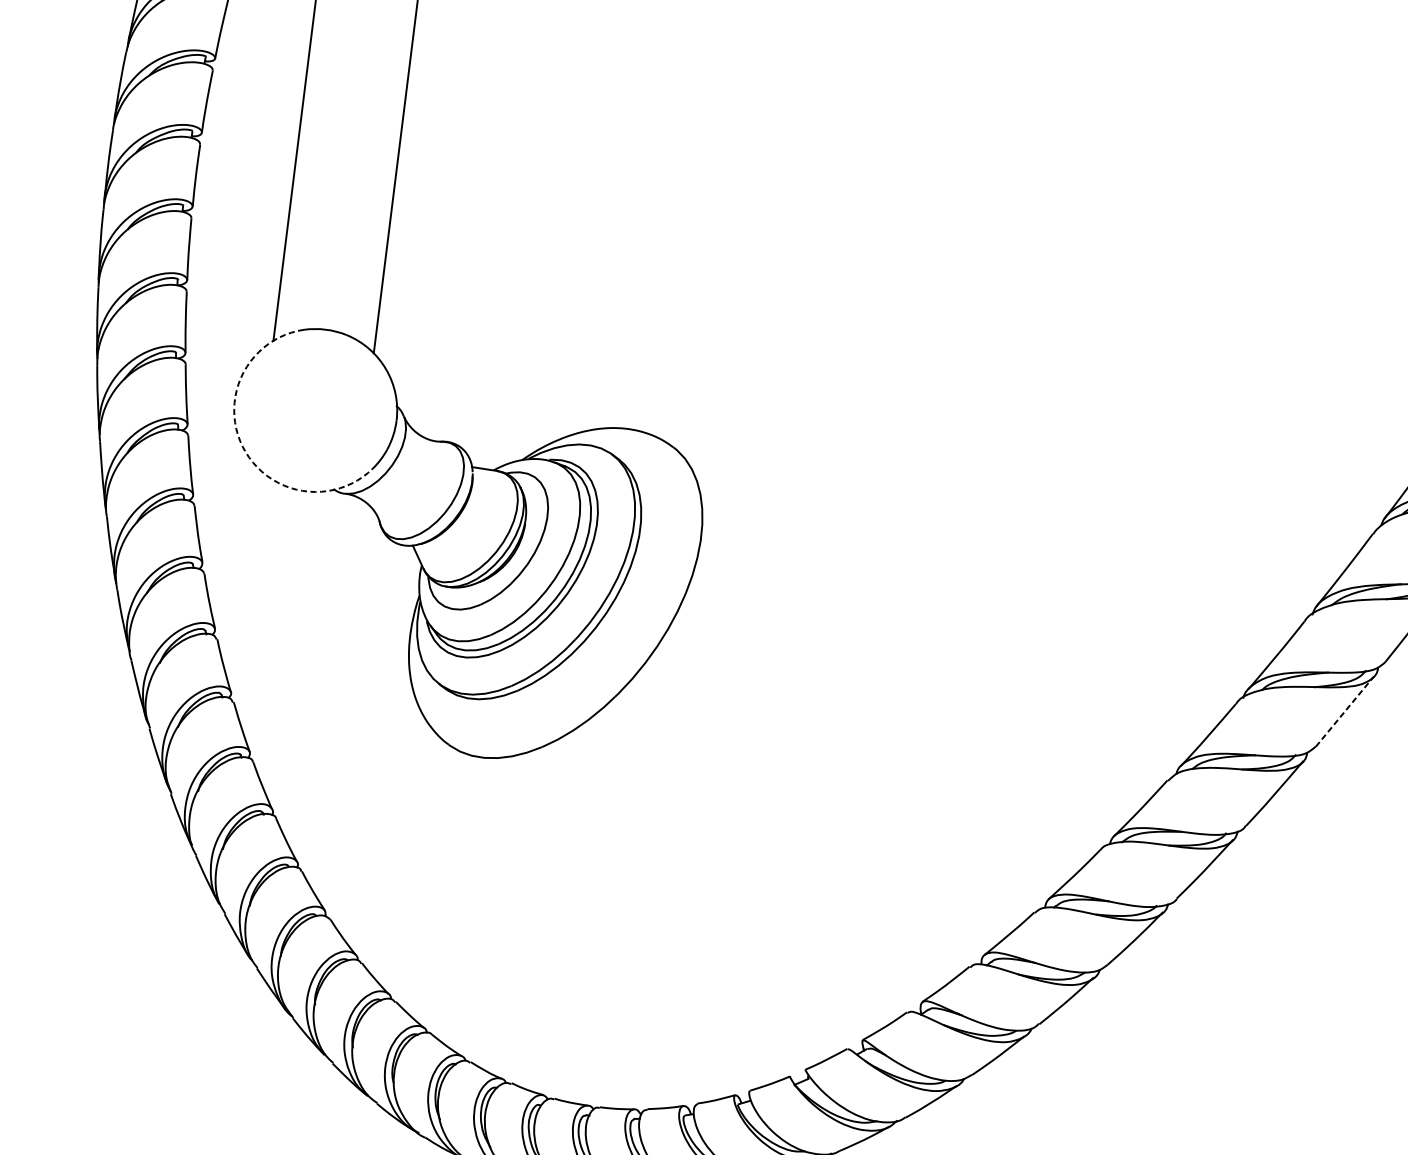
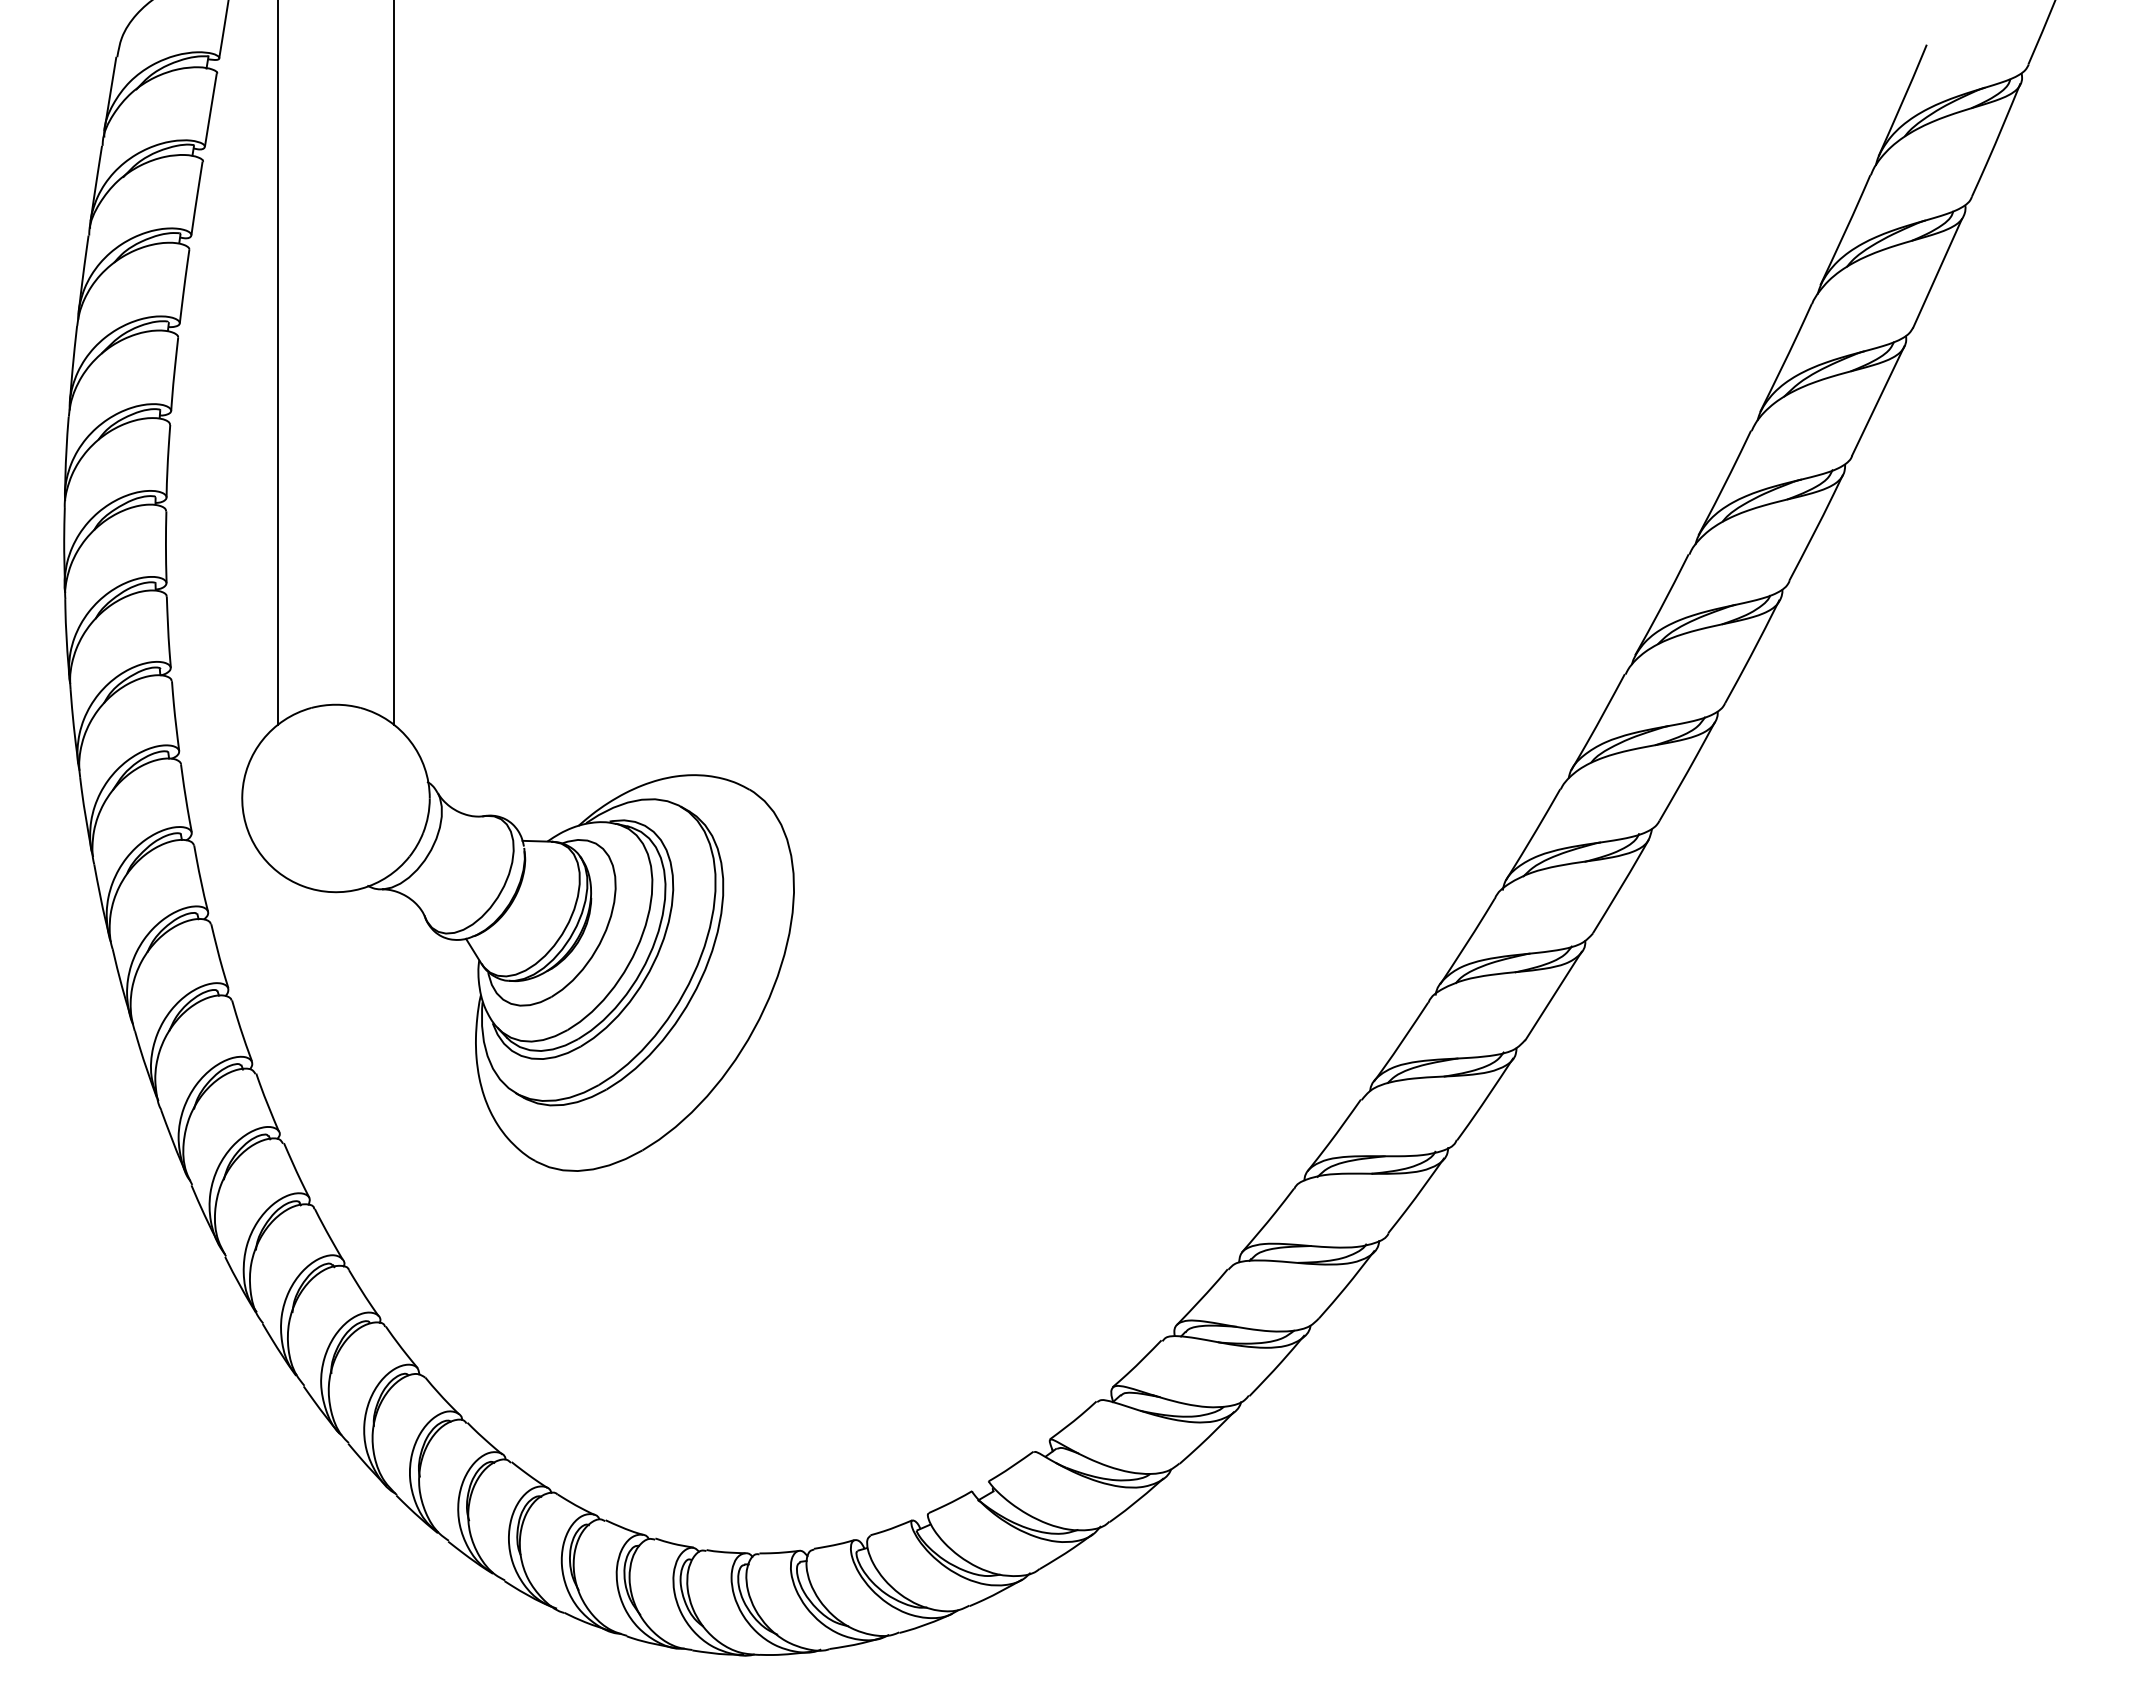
arc: (242, 446) -> (257, 850), dashed -> solid
line: (1344, 711) -> (1553, 995), dashed -> solid

